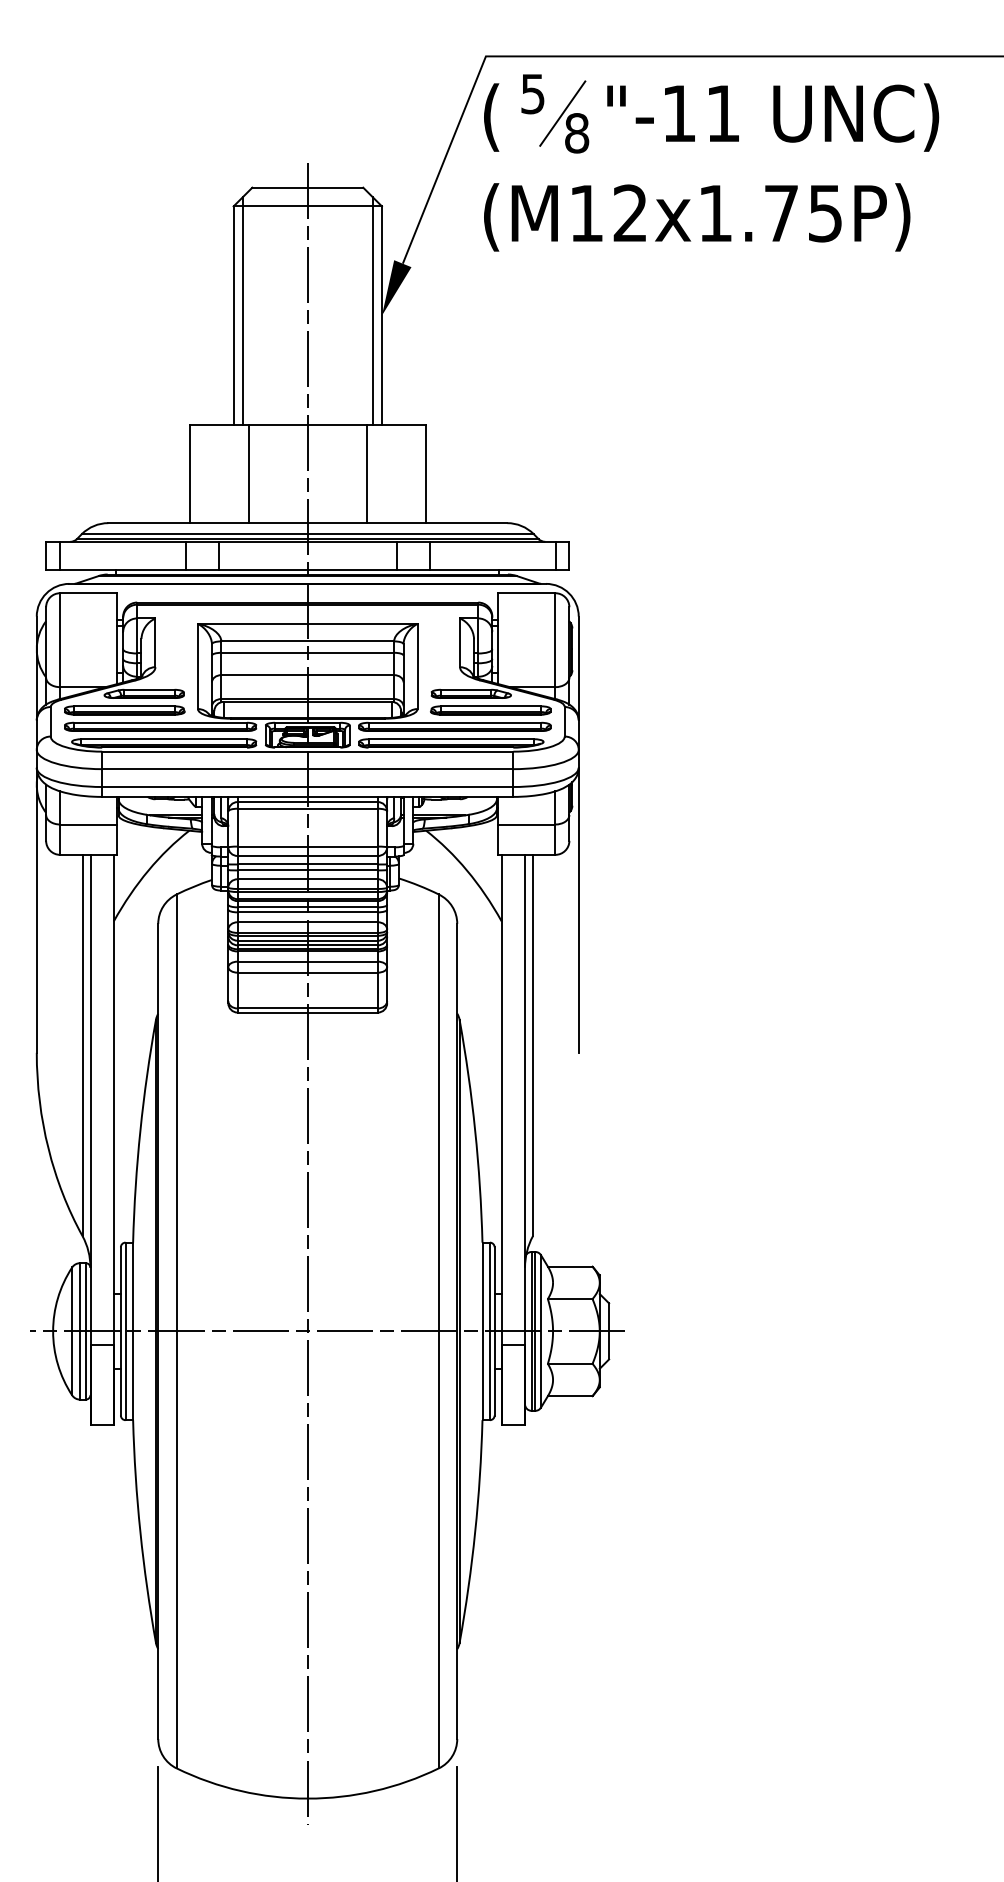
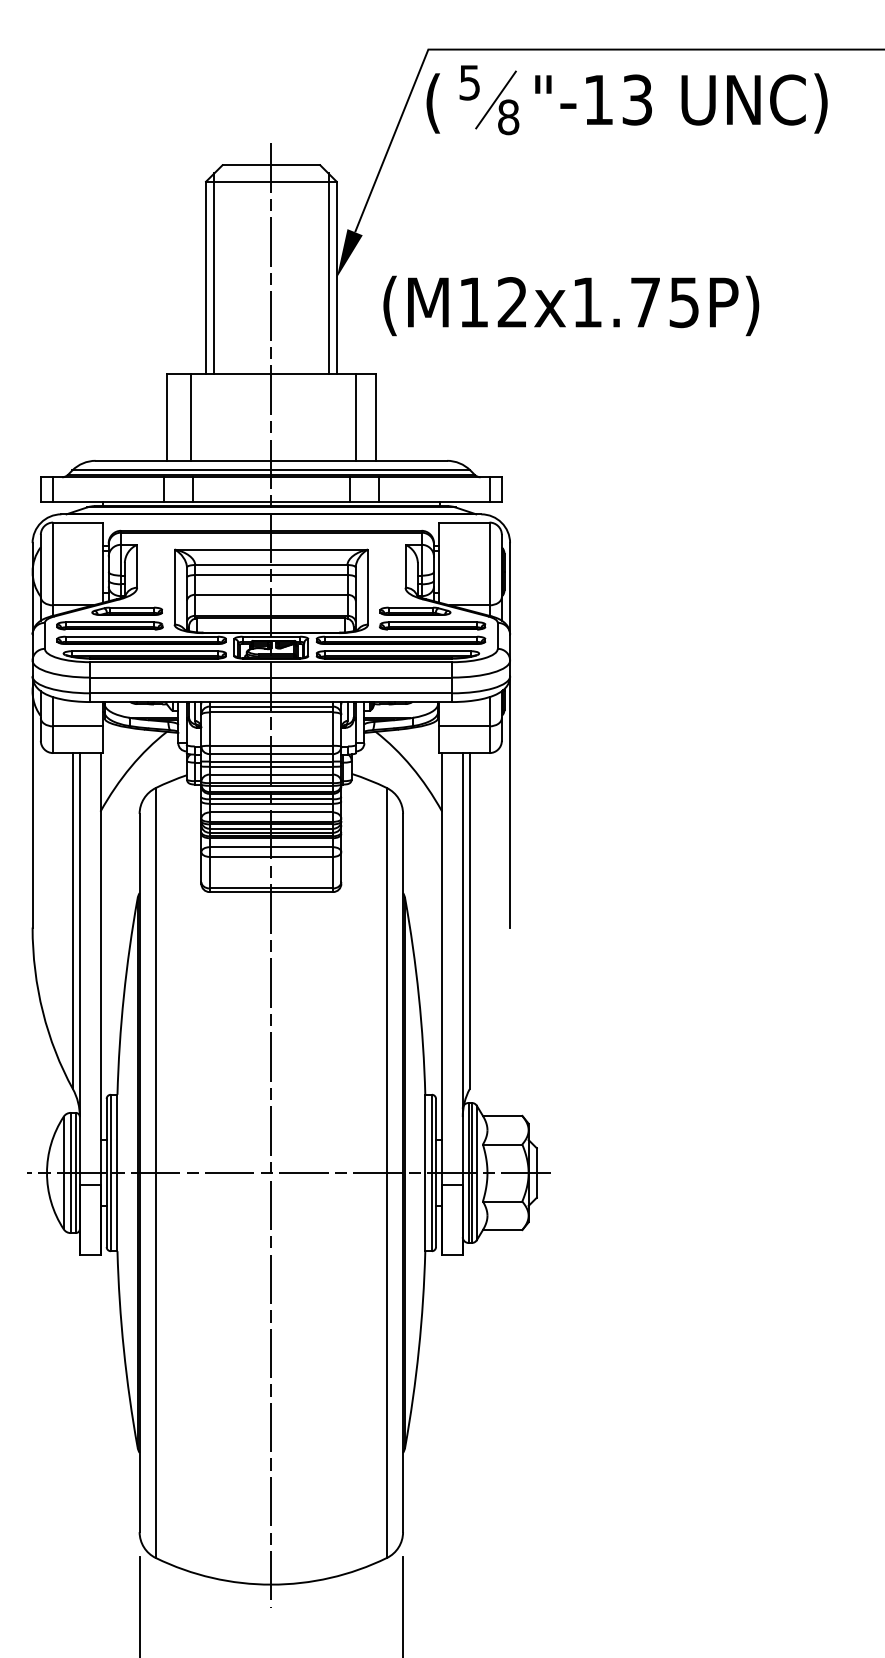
text: (722, 113) -> (636, 99), "-11 -> "-13
text: (697, 217) -> (571, 306), moved
line: (248, 474) -> (190, 417), moved
line: (366, 474) -> (355, 417), moved

